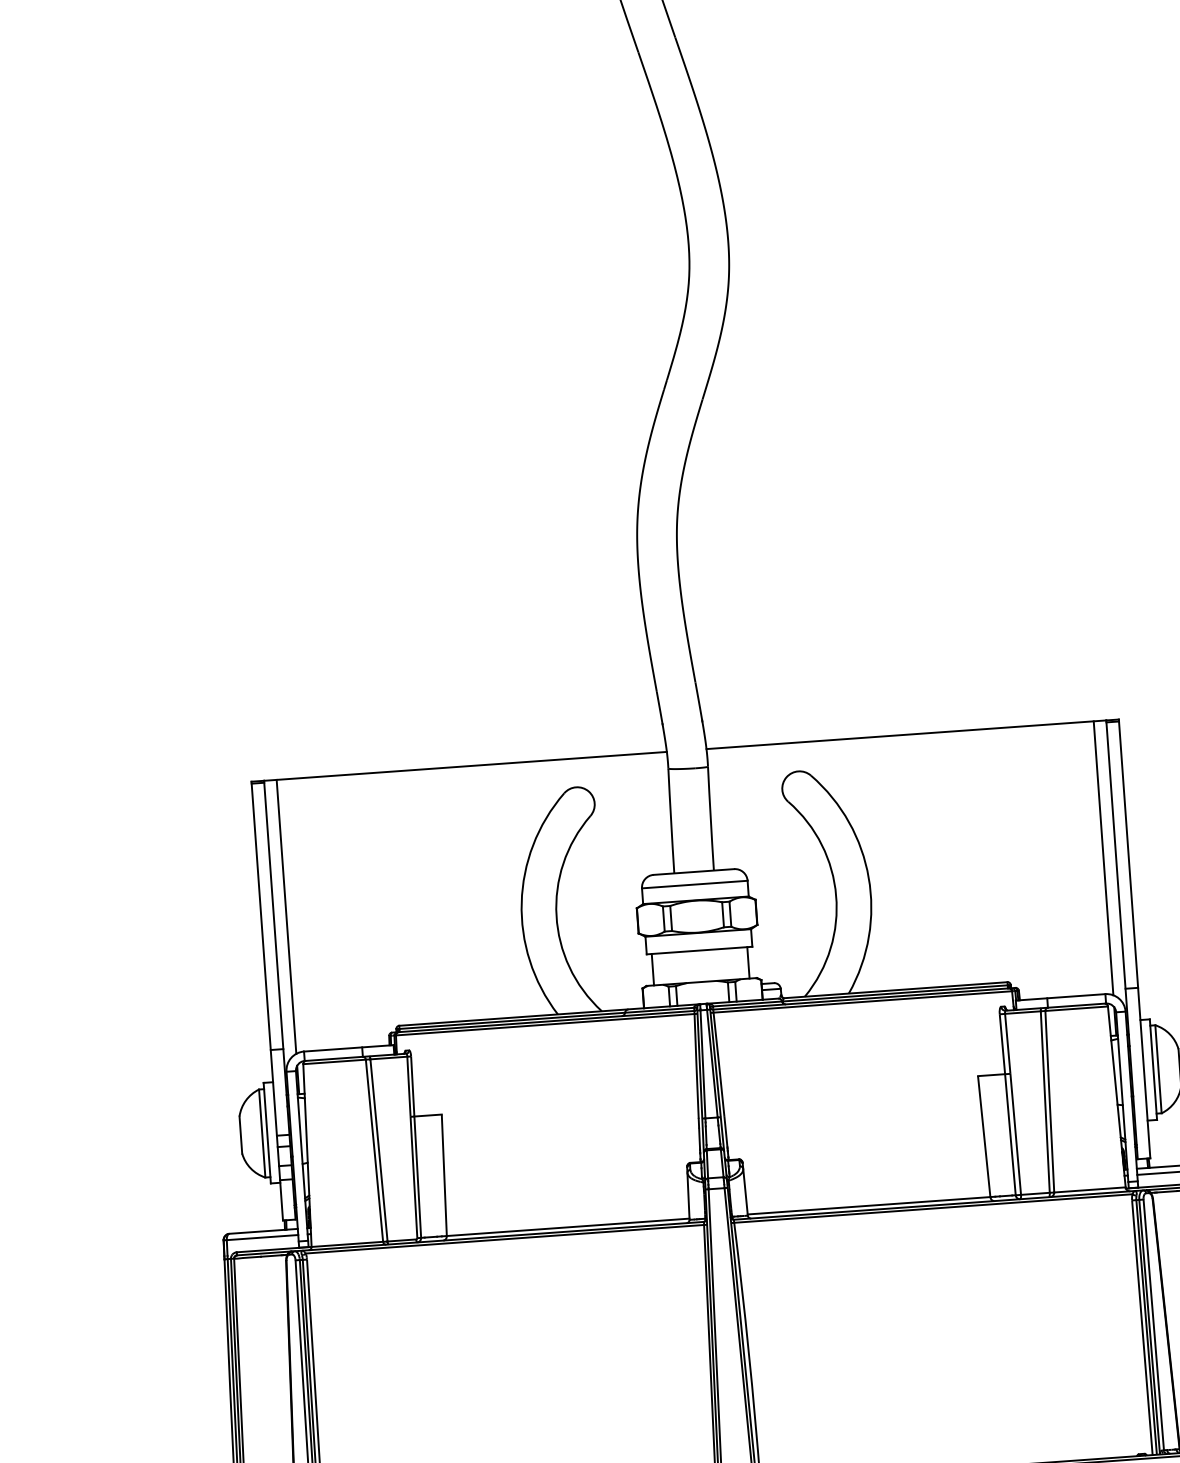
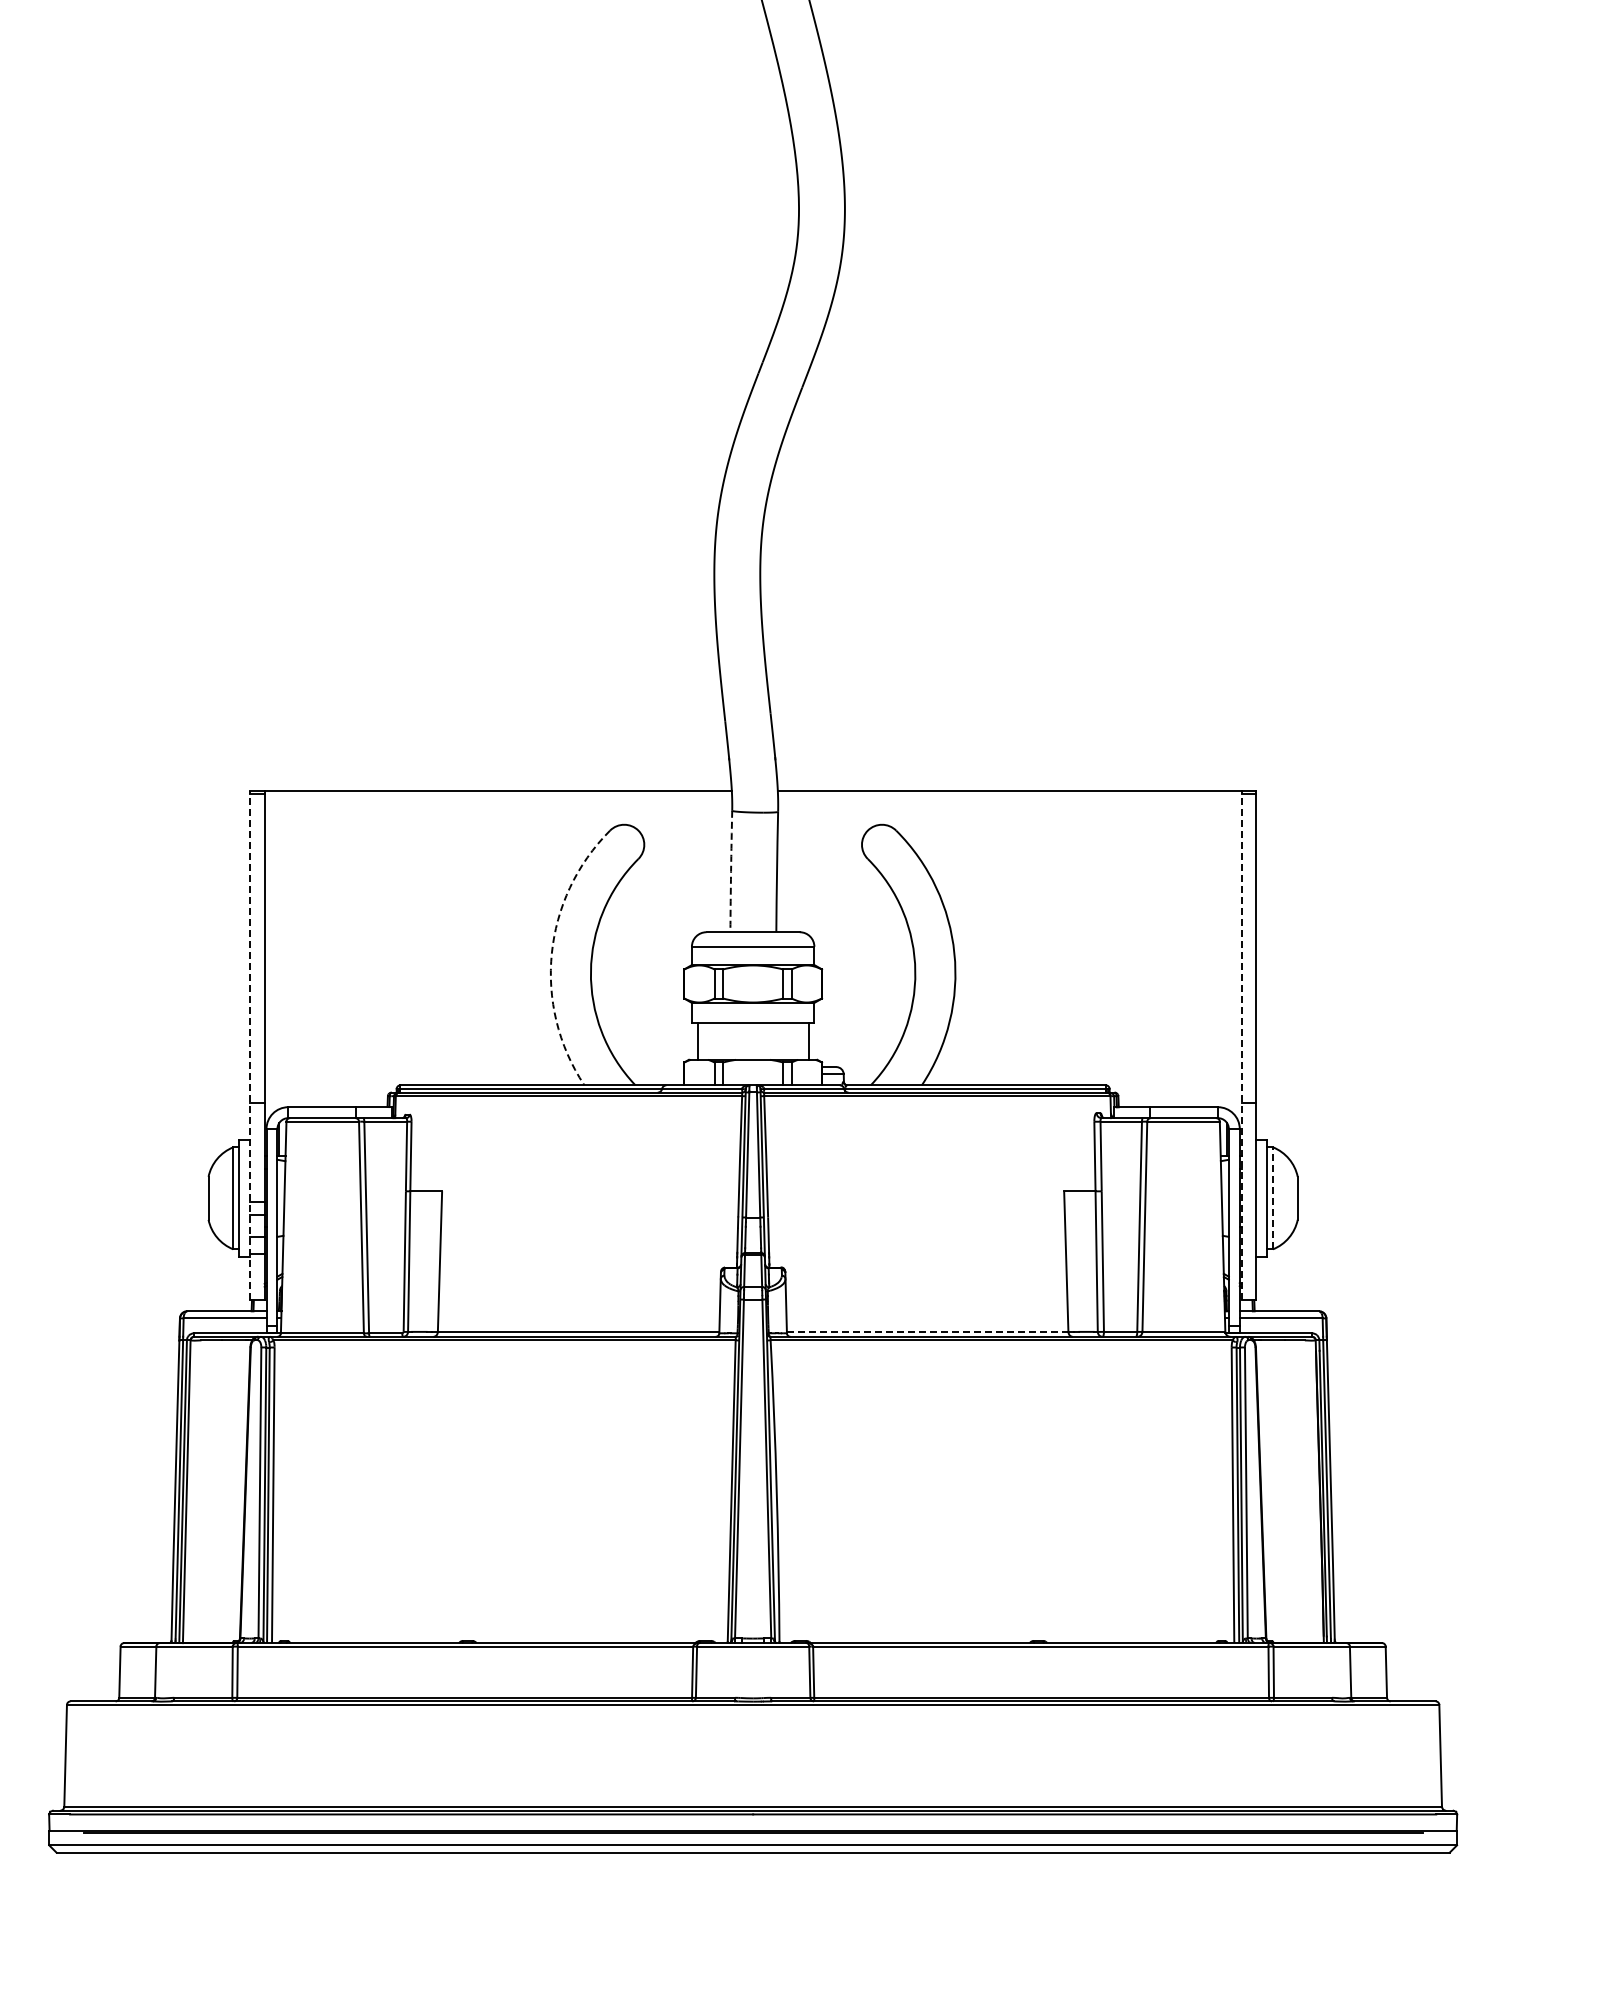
arc: (671, 820) -> (731, 871), solid -> dashed
line: (1103, 858) -> (1227, 950), removed
arc: (521, 902) -> (551, 953), solid -> dashed
line: (286, 917) -> (279, 950), removed
line: (1121, 939) -> (1241, 1045), solid -> dashed
line: (267, 1000) -> (250, 1045), solid -> dashed
line: (1158, 1068) -> (1272, 1197), solid -> dashed
line: (868, 1205) -> (927, 1331), solid -> dashed

